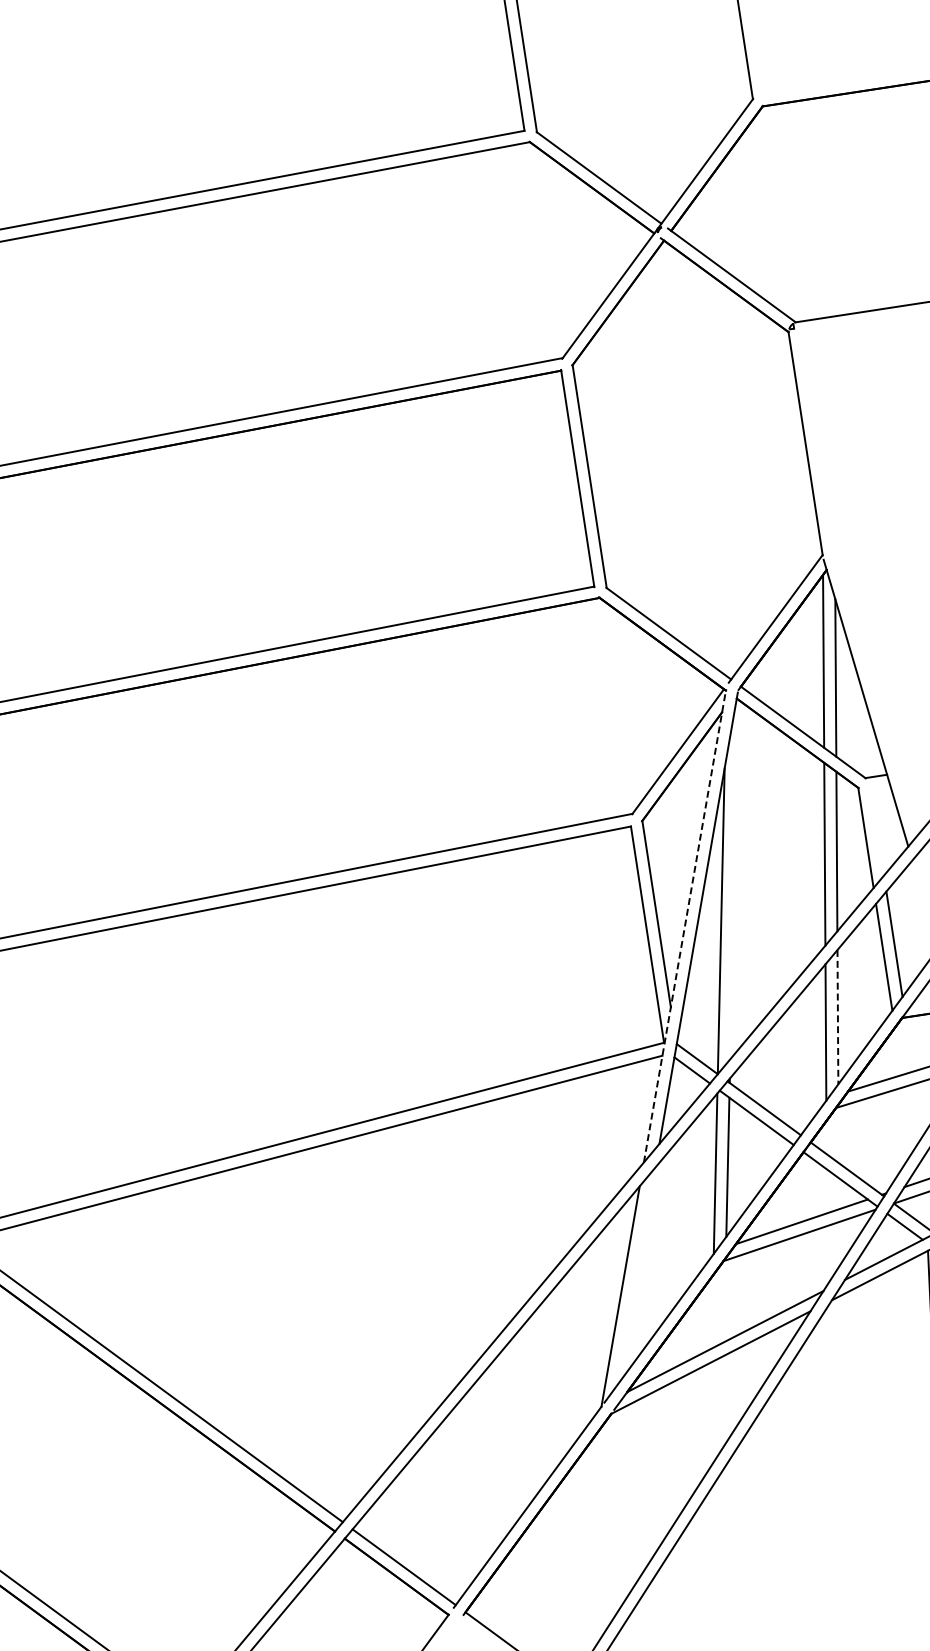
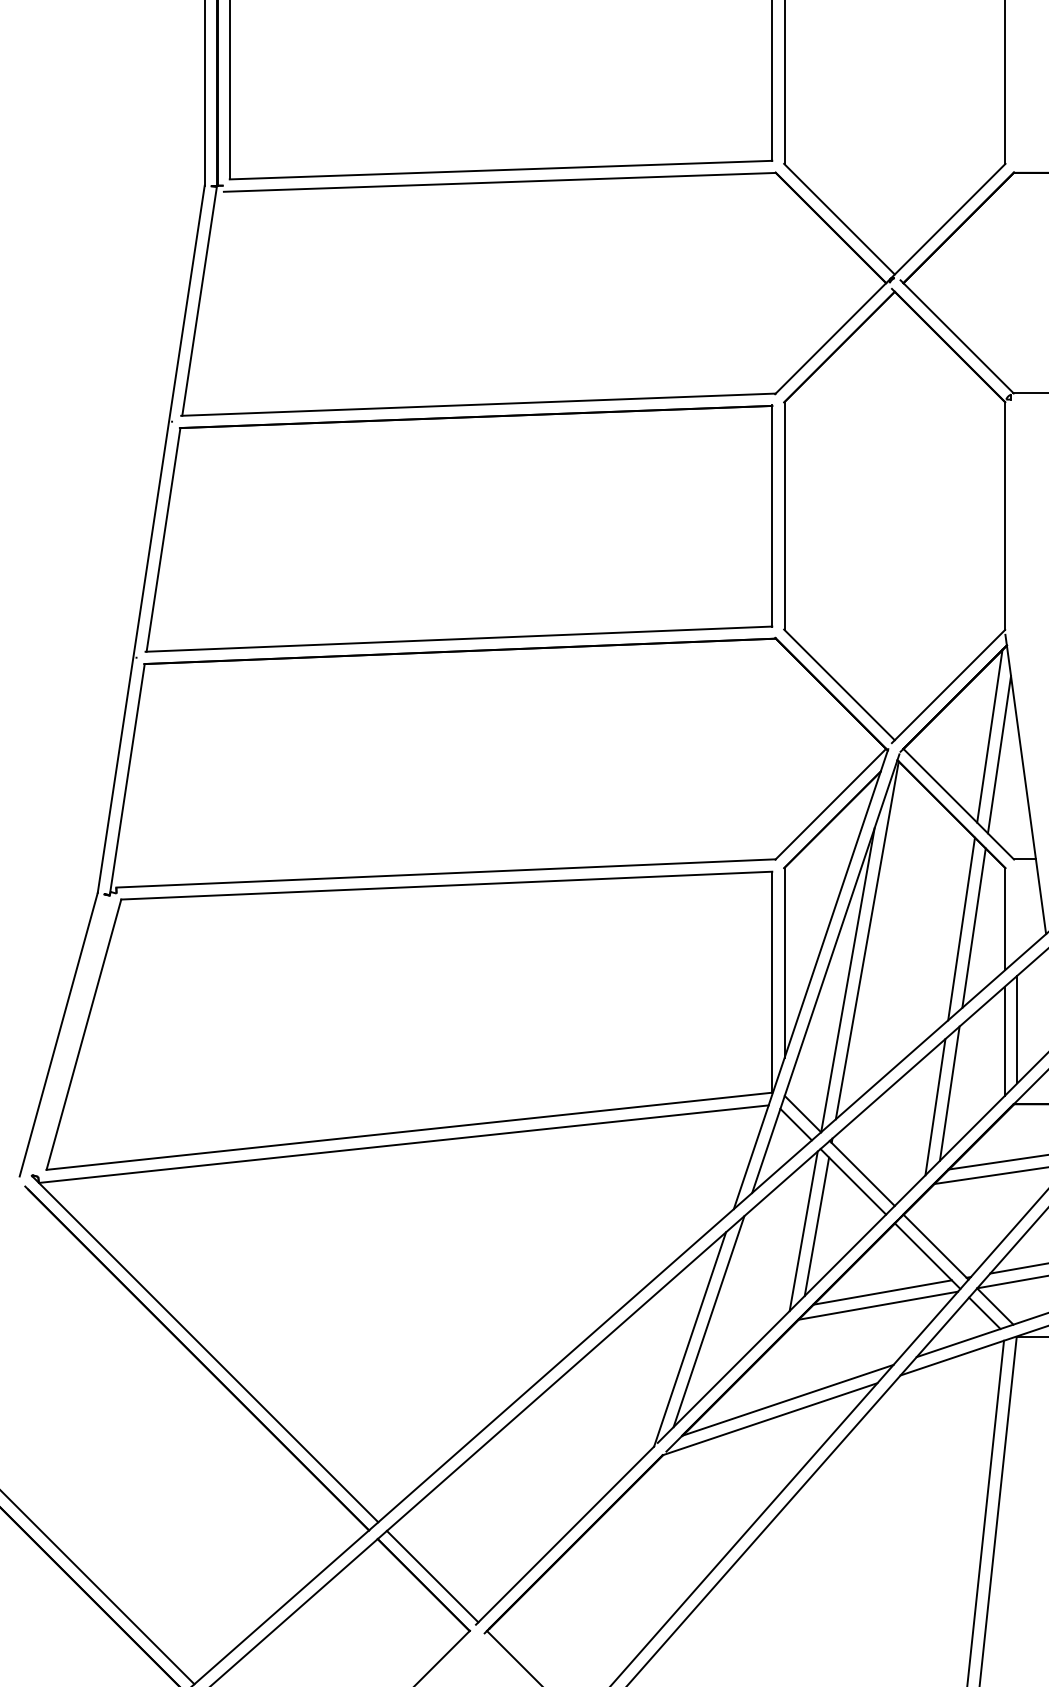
line: (733, 879) -> (866, 940), added
line: (685, 926) -> (811, 979), dashed -> solid
line: (837, 1017) -> (949, 1093), dashed -> solid
line: (635, 1276) -> (708, 1321), added

